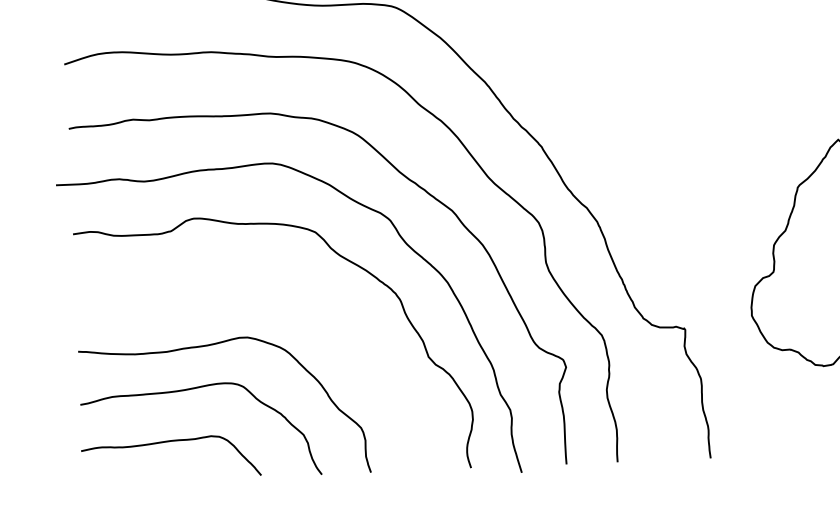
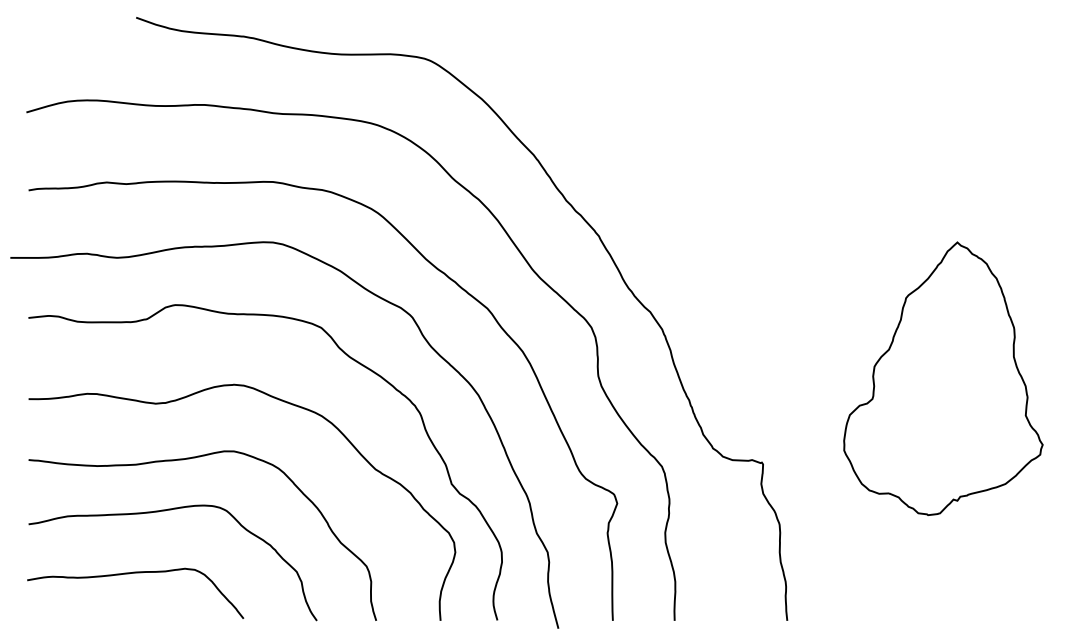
curve: (282, 293) -> (278, 400), added

